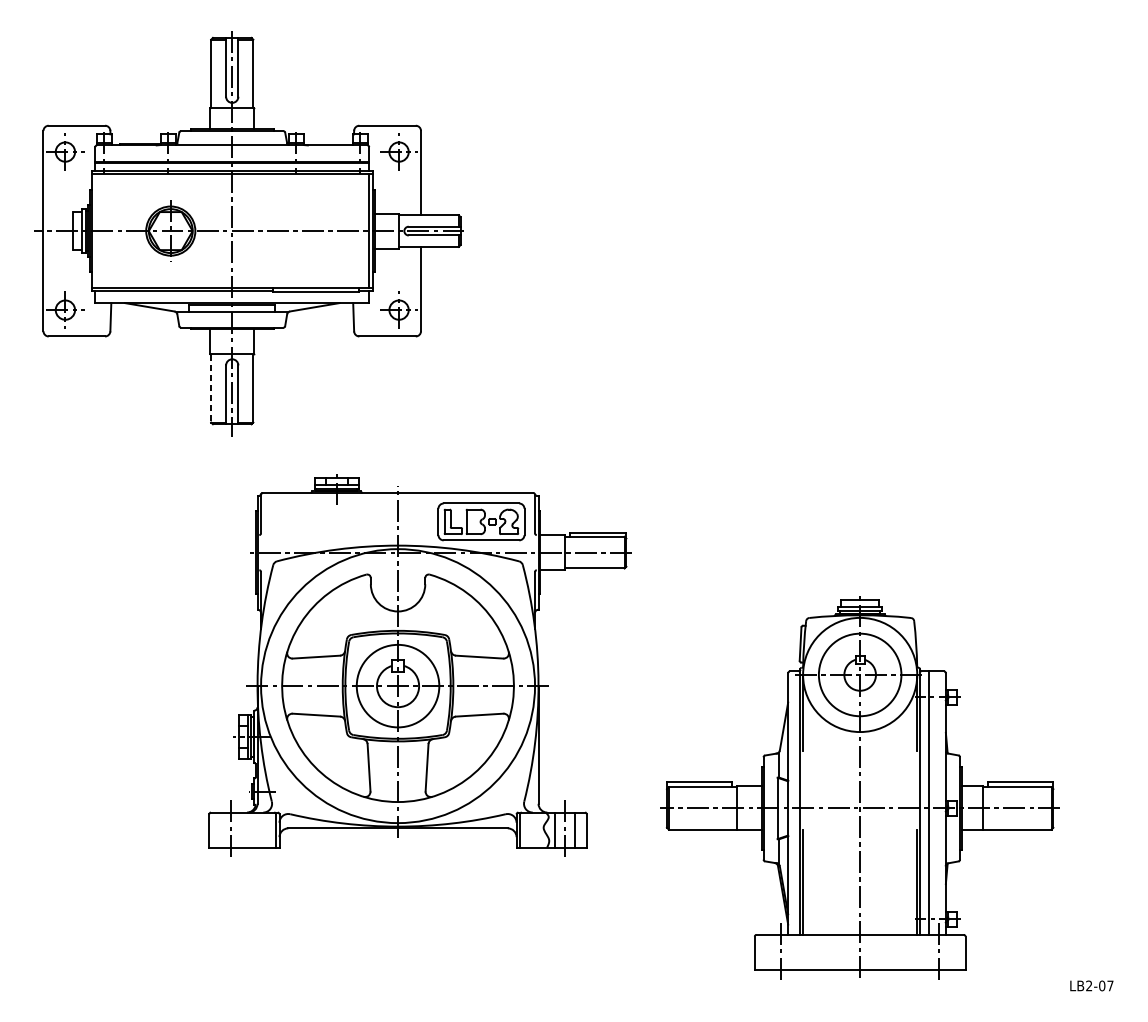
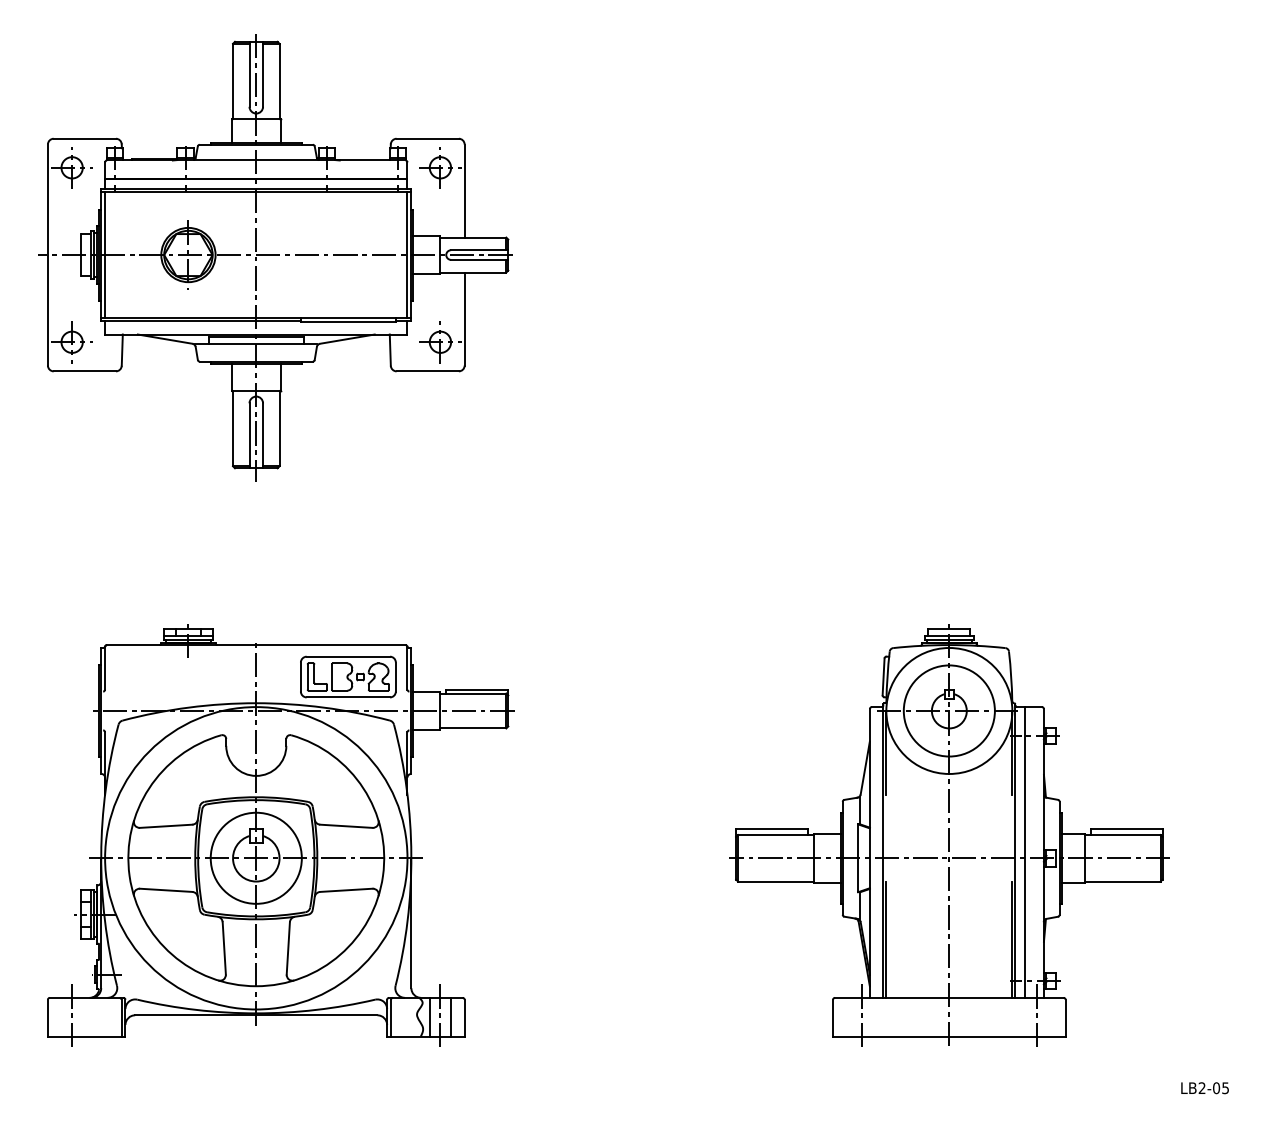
line: (95, 231) -> (105, 255), added
line: (211, 389) -> (233, 429), dashed -> solid
part: (419, 665) -> (280, 835), moved
part: (860, 787) -> (949, 835), moved
text: (1110, 986) -> (1225, 1088), LB2-07 -> LB2-05

